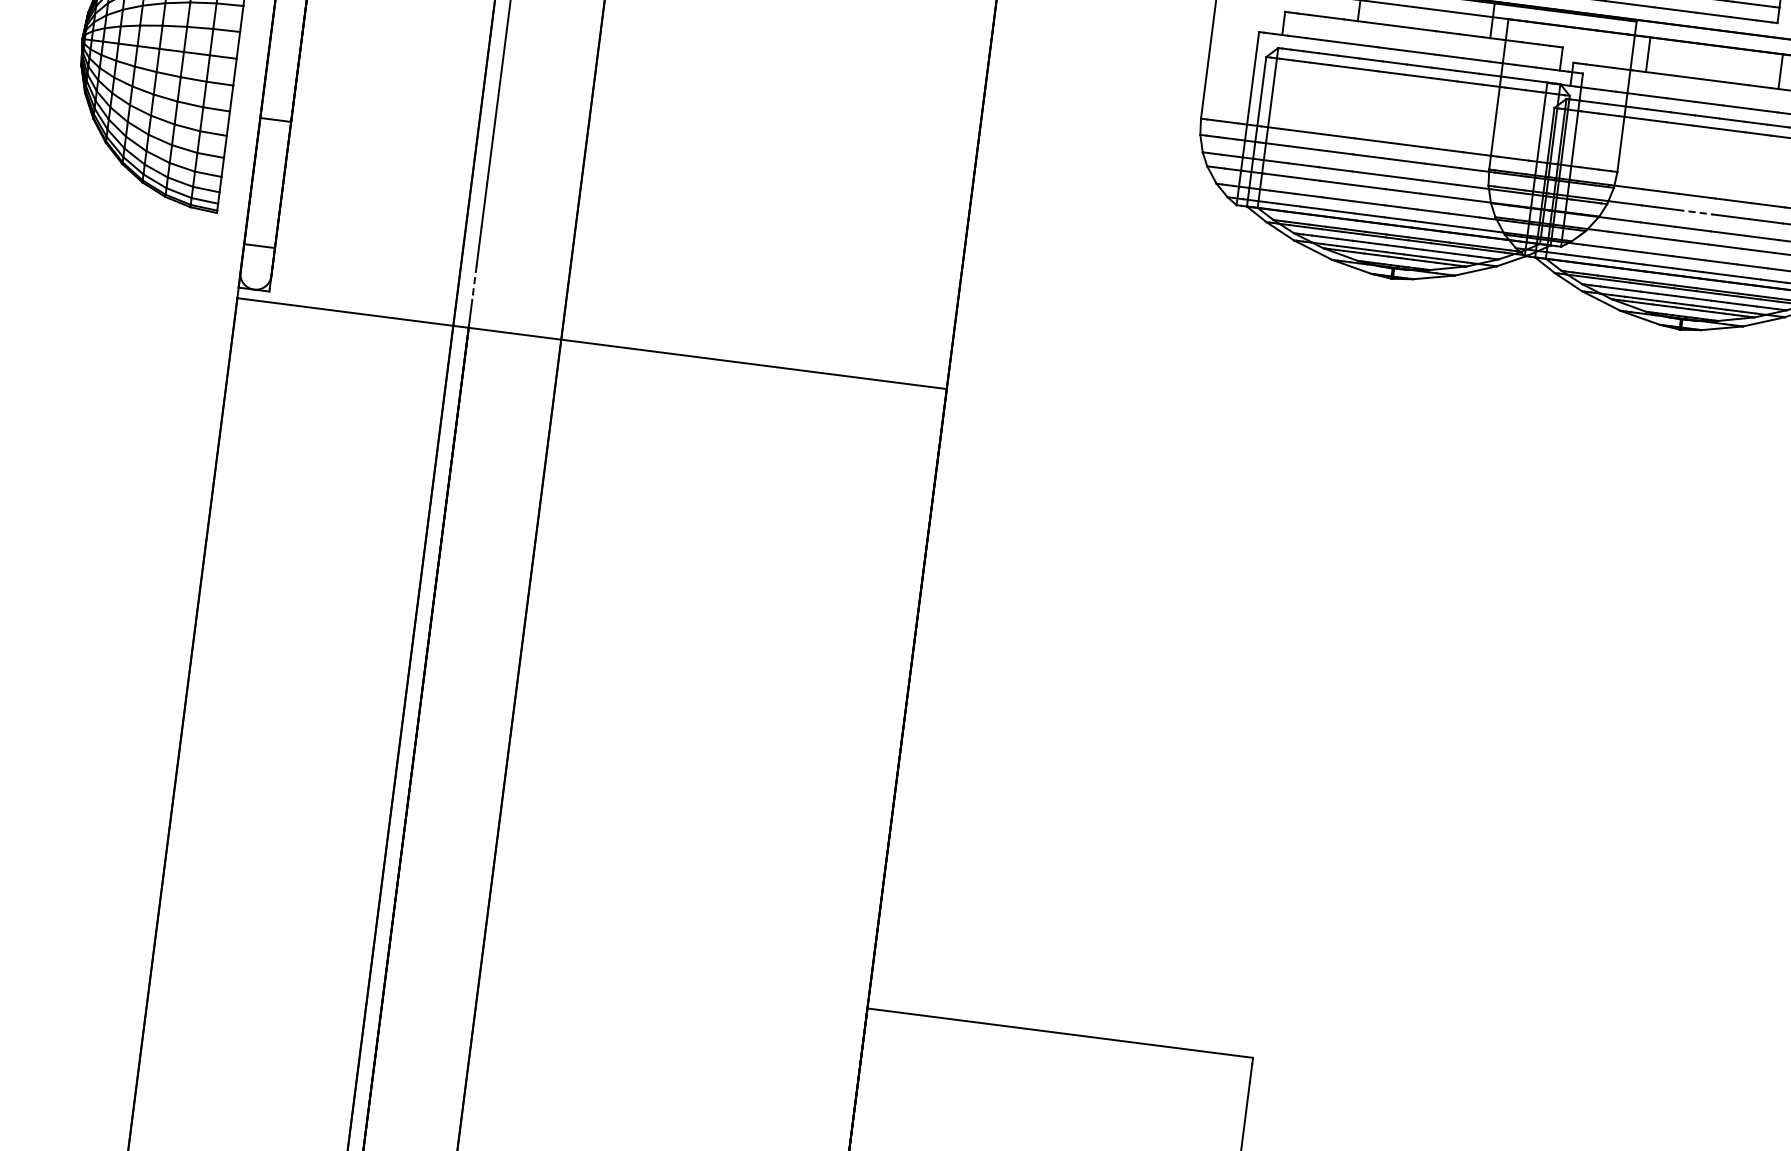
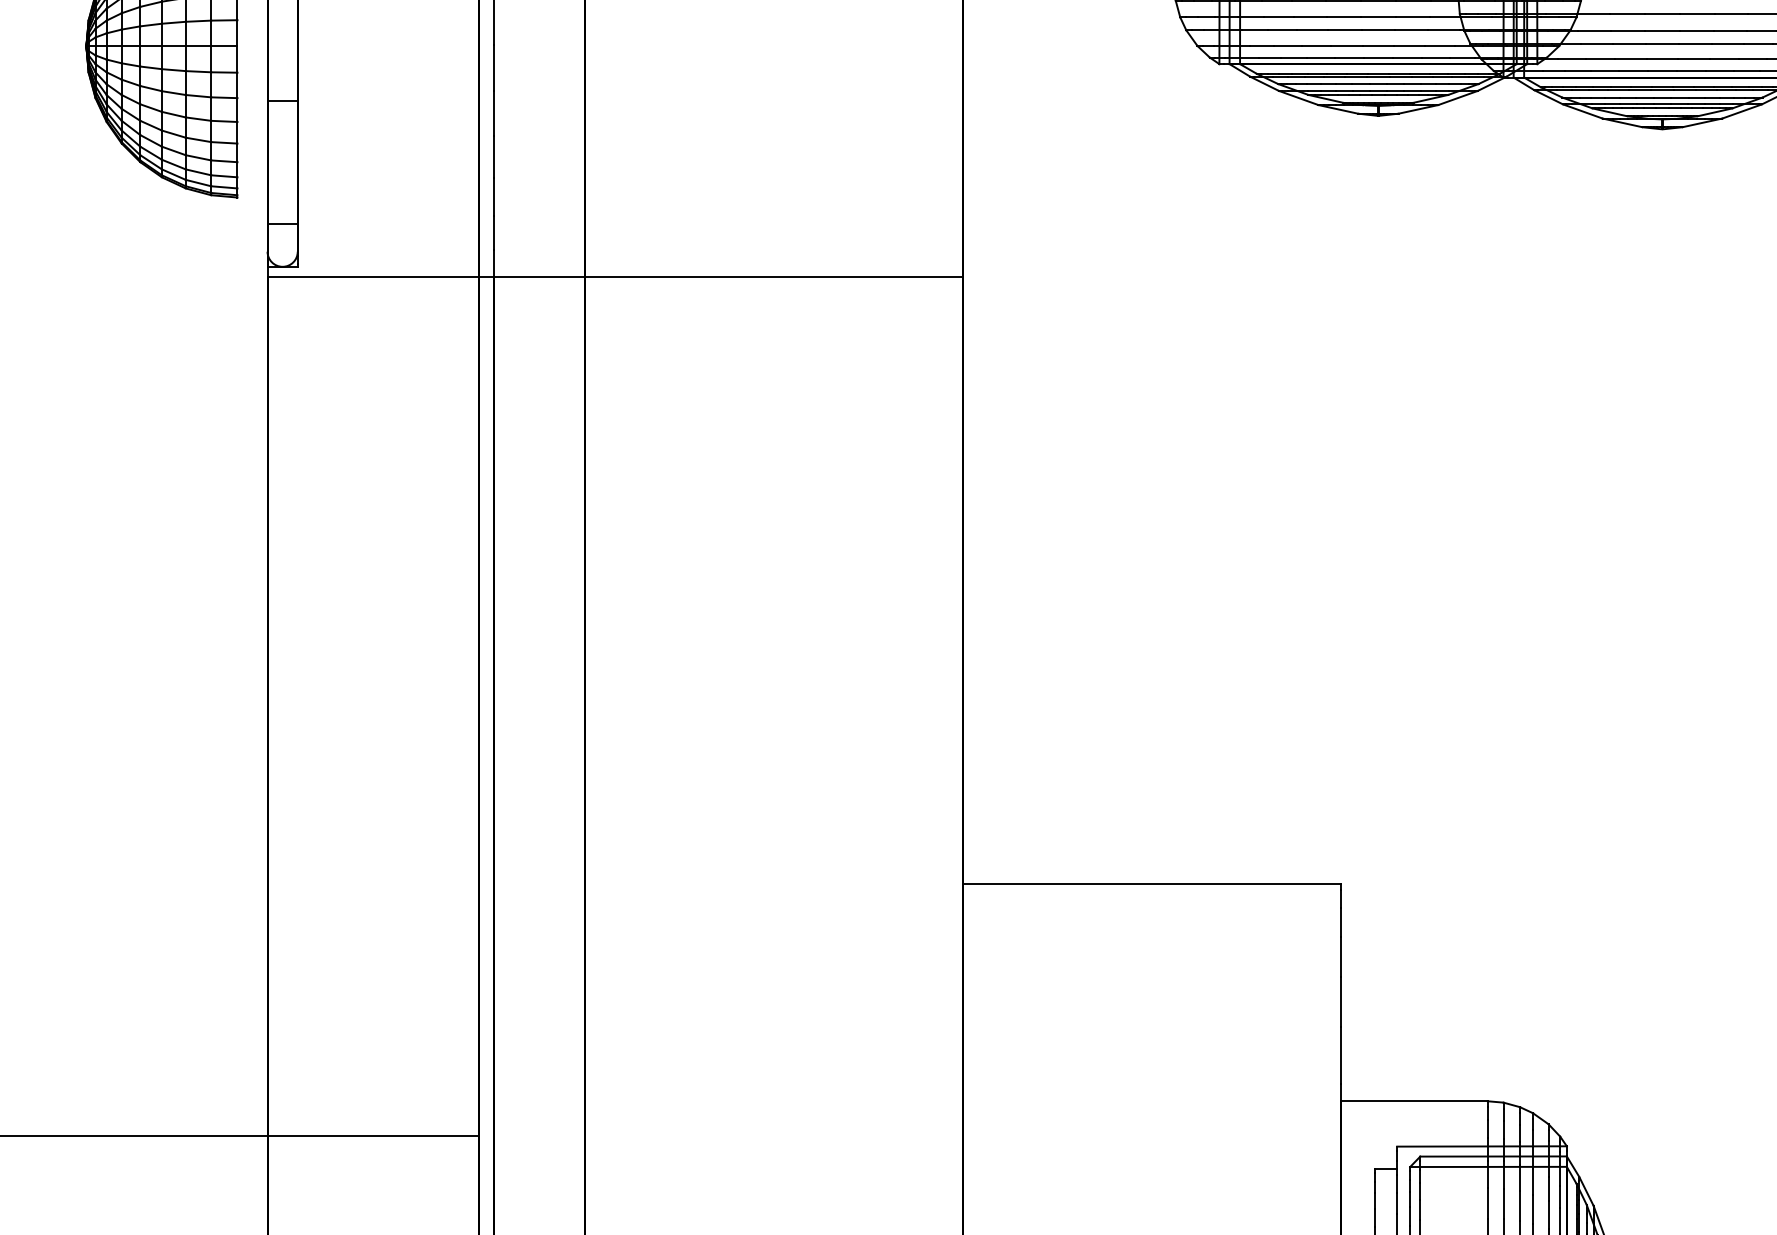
line: (1695, 212) -> (1662, 14), dashed -> solid
line: (474, 283) -> (494, 233), dashed -> solid

